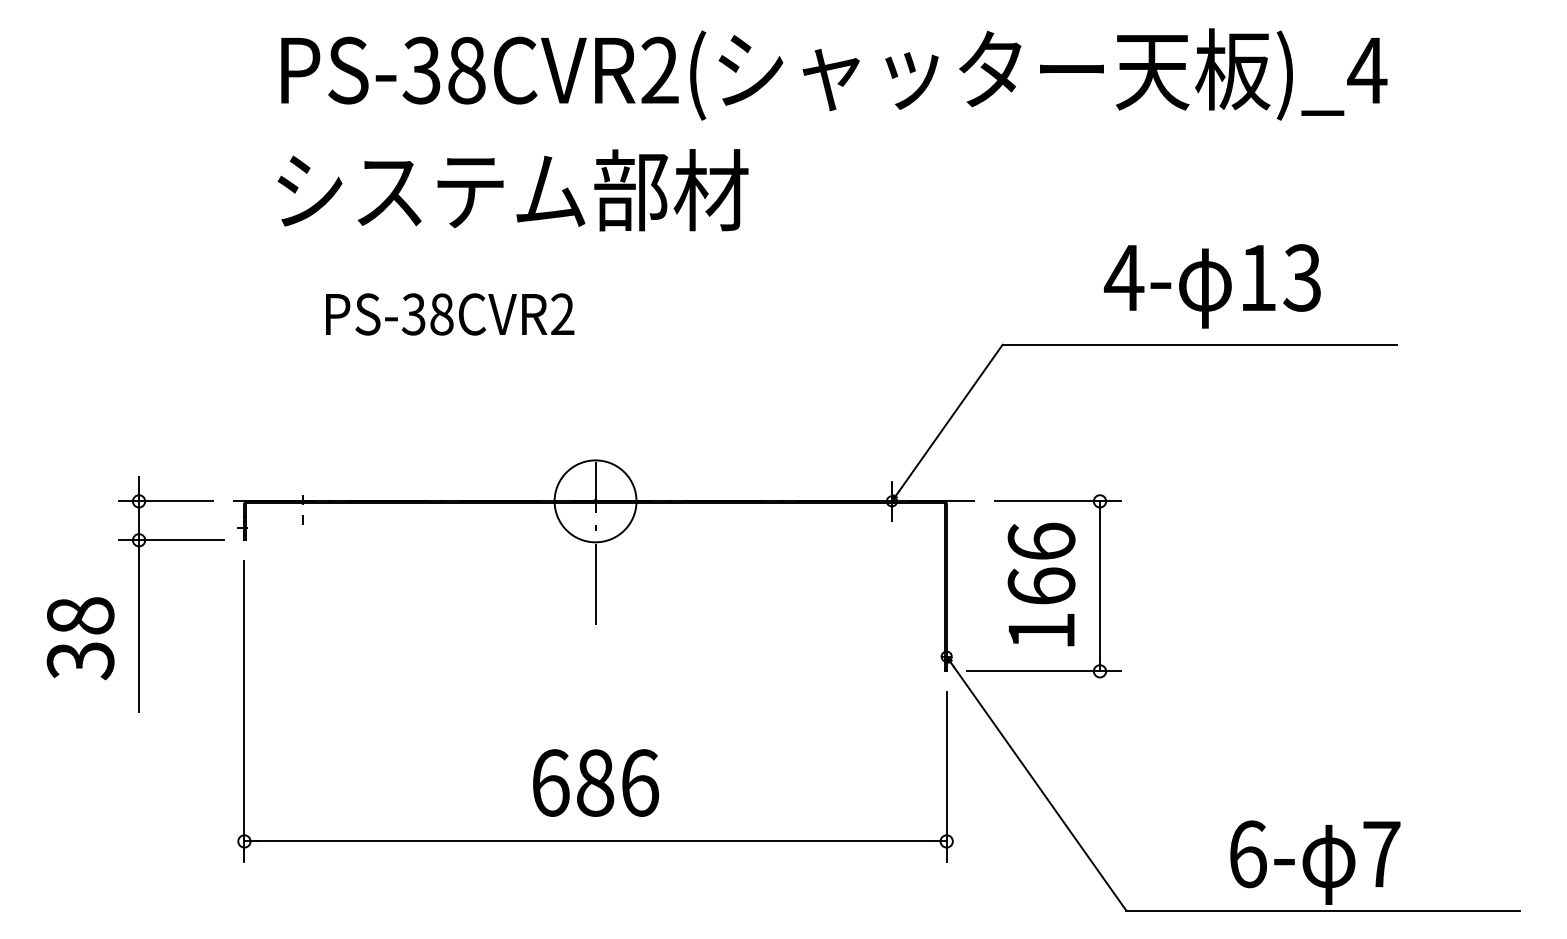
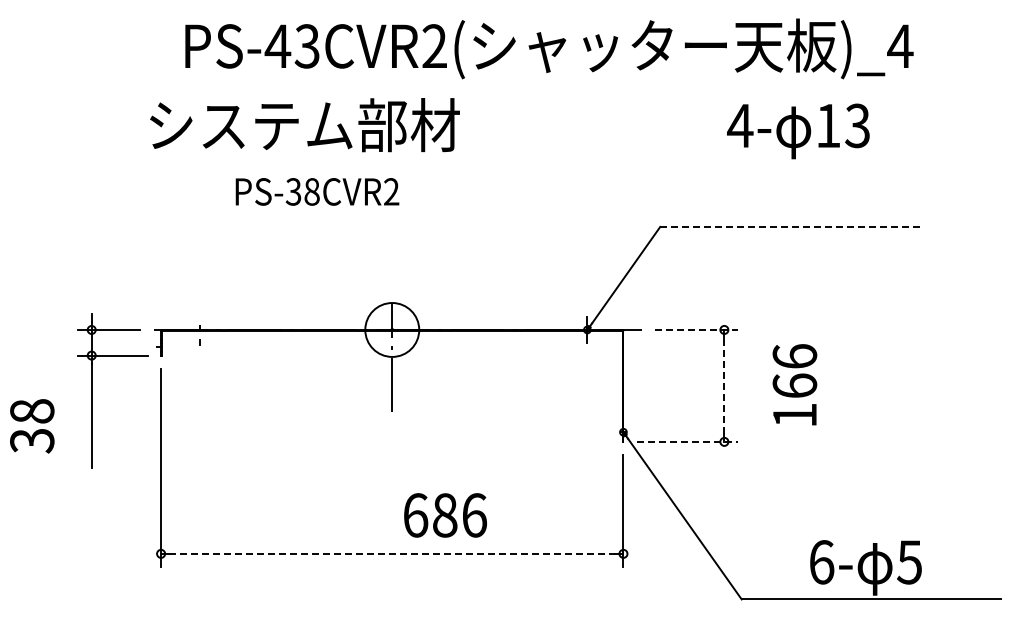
text: (442, 70) -> (291, 46), PS-38CVR2( -> PS-43CVR2(
text: (512, 190) -> (304, 125), moved
text: (1212, 286) -> (798, 131), moved
text: (450, 313) -> (317, 191), moved
line: (1198, 344) -> (789, 226), solid -> dashed
line: (1059, 500) -> (697, 329), solid -> dashed
text: (1040, 584) -> (794, 384), moved
line: (1100, 585) -> (724, 385), solid -> dashed
text: (81, 638) -> (32, 426), moved
line: (1043, 670) -> (687, 441), solid -> dashed
text: (595, 783) -> (445, 515), moved
line: (595, 840) -> (392, 553), solid -> dashed
text: (1381, 854) -> (909, 562), 7 -> 5

